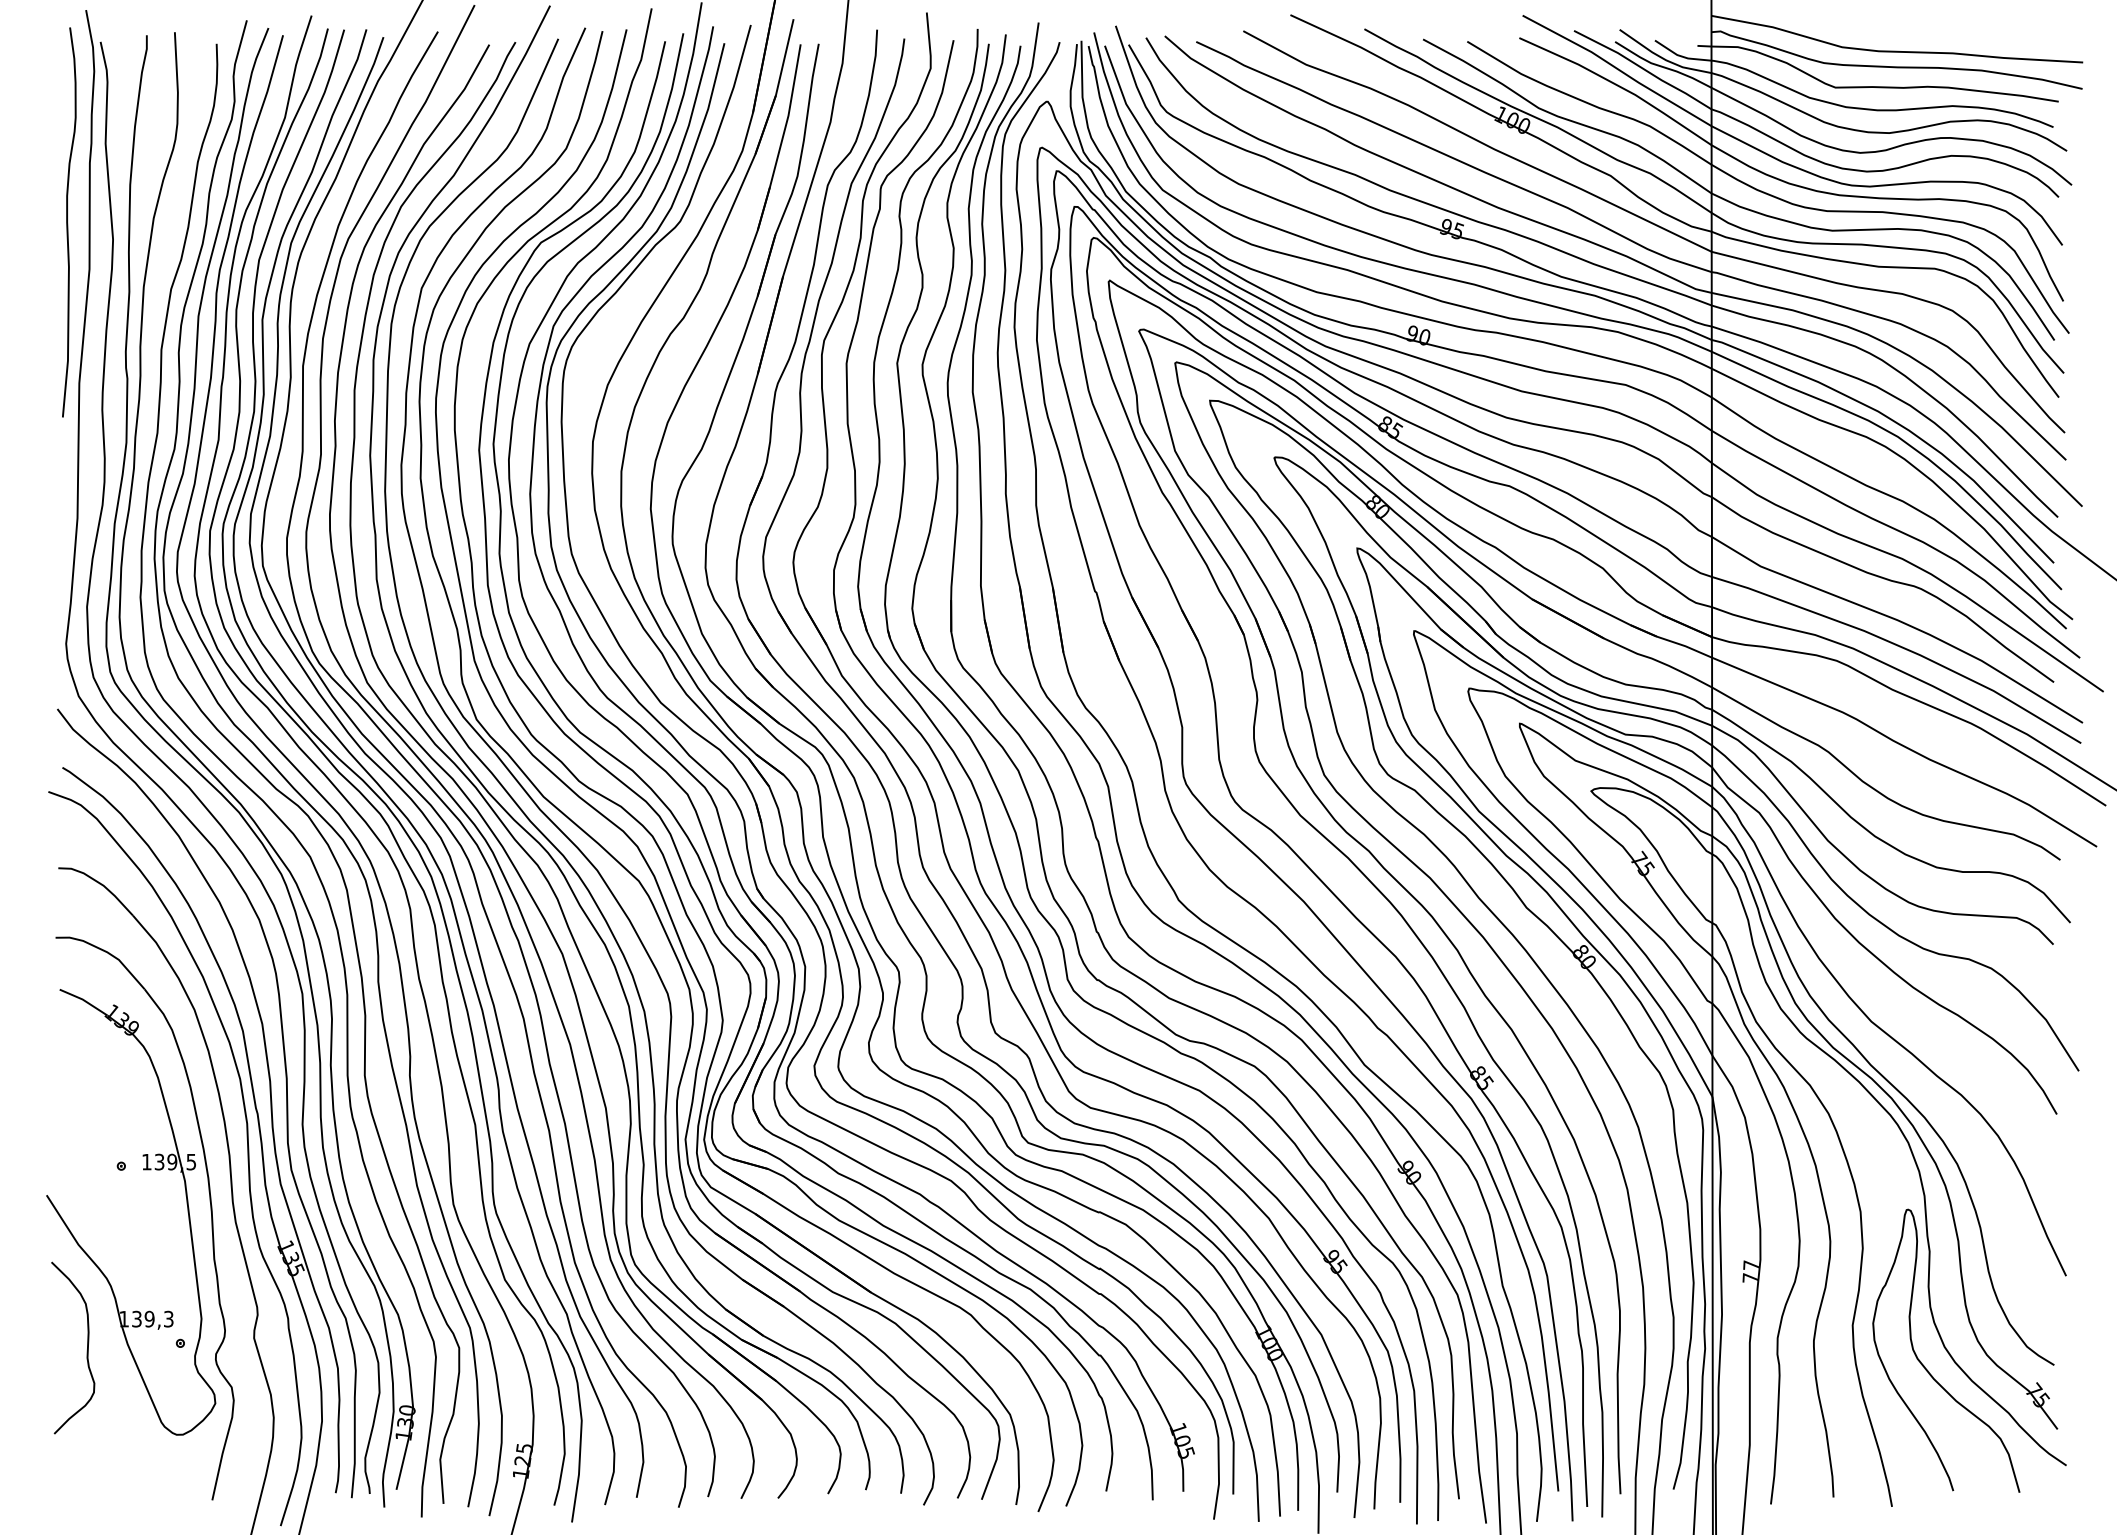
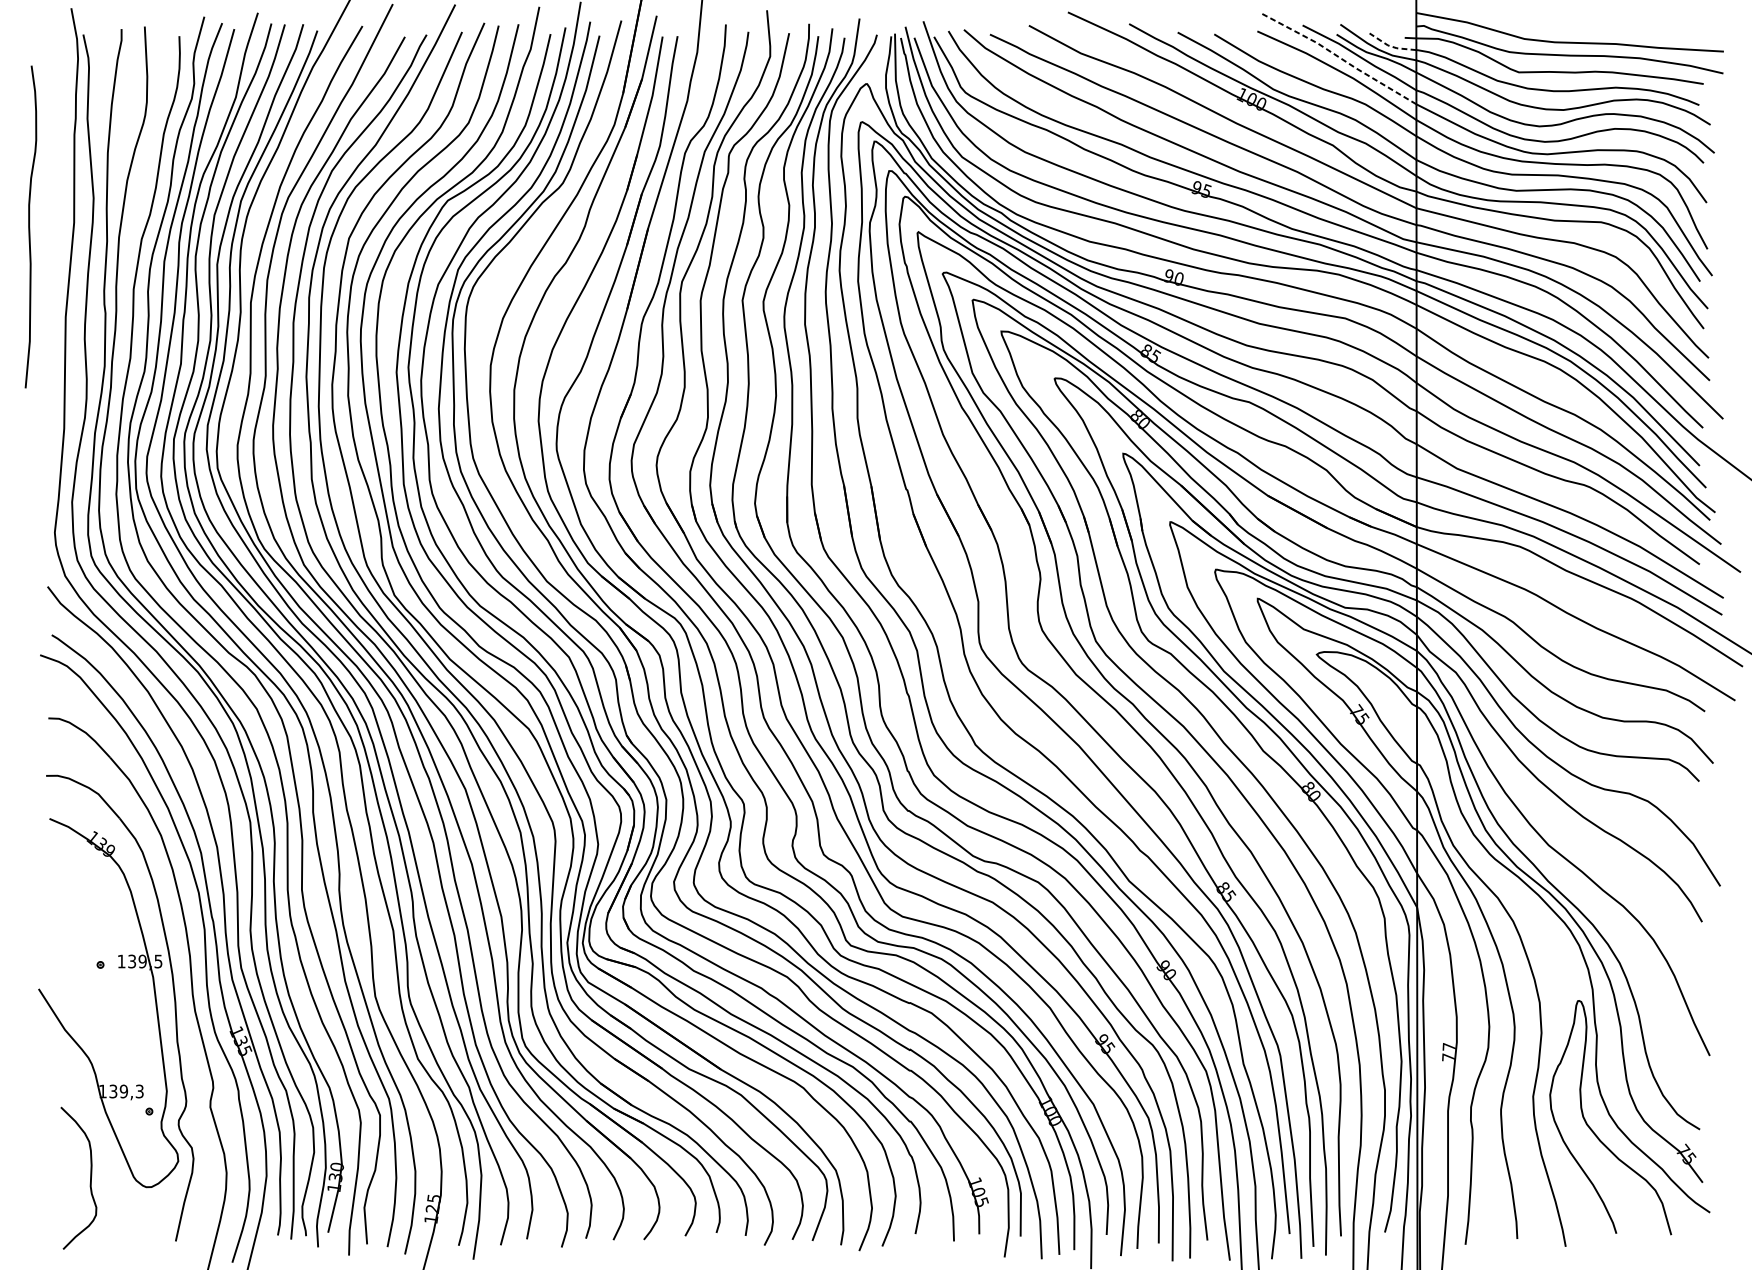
line: (1680, 56) -> (1390, 46), solid -> dashed
line: (1617, 68) -> (1338, 56), solid -> dashed
curve: (68, 223) -> (30, 227), moved
curve: (86, 1351) -> (89, 1181), moved

